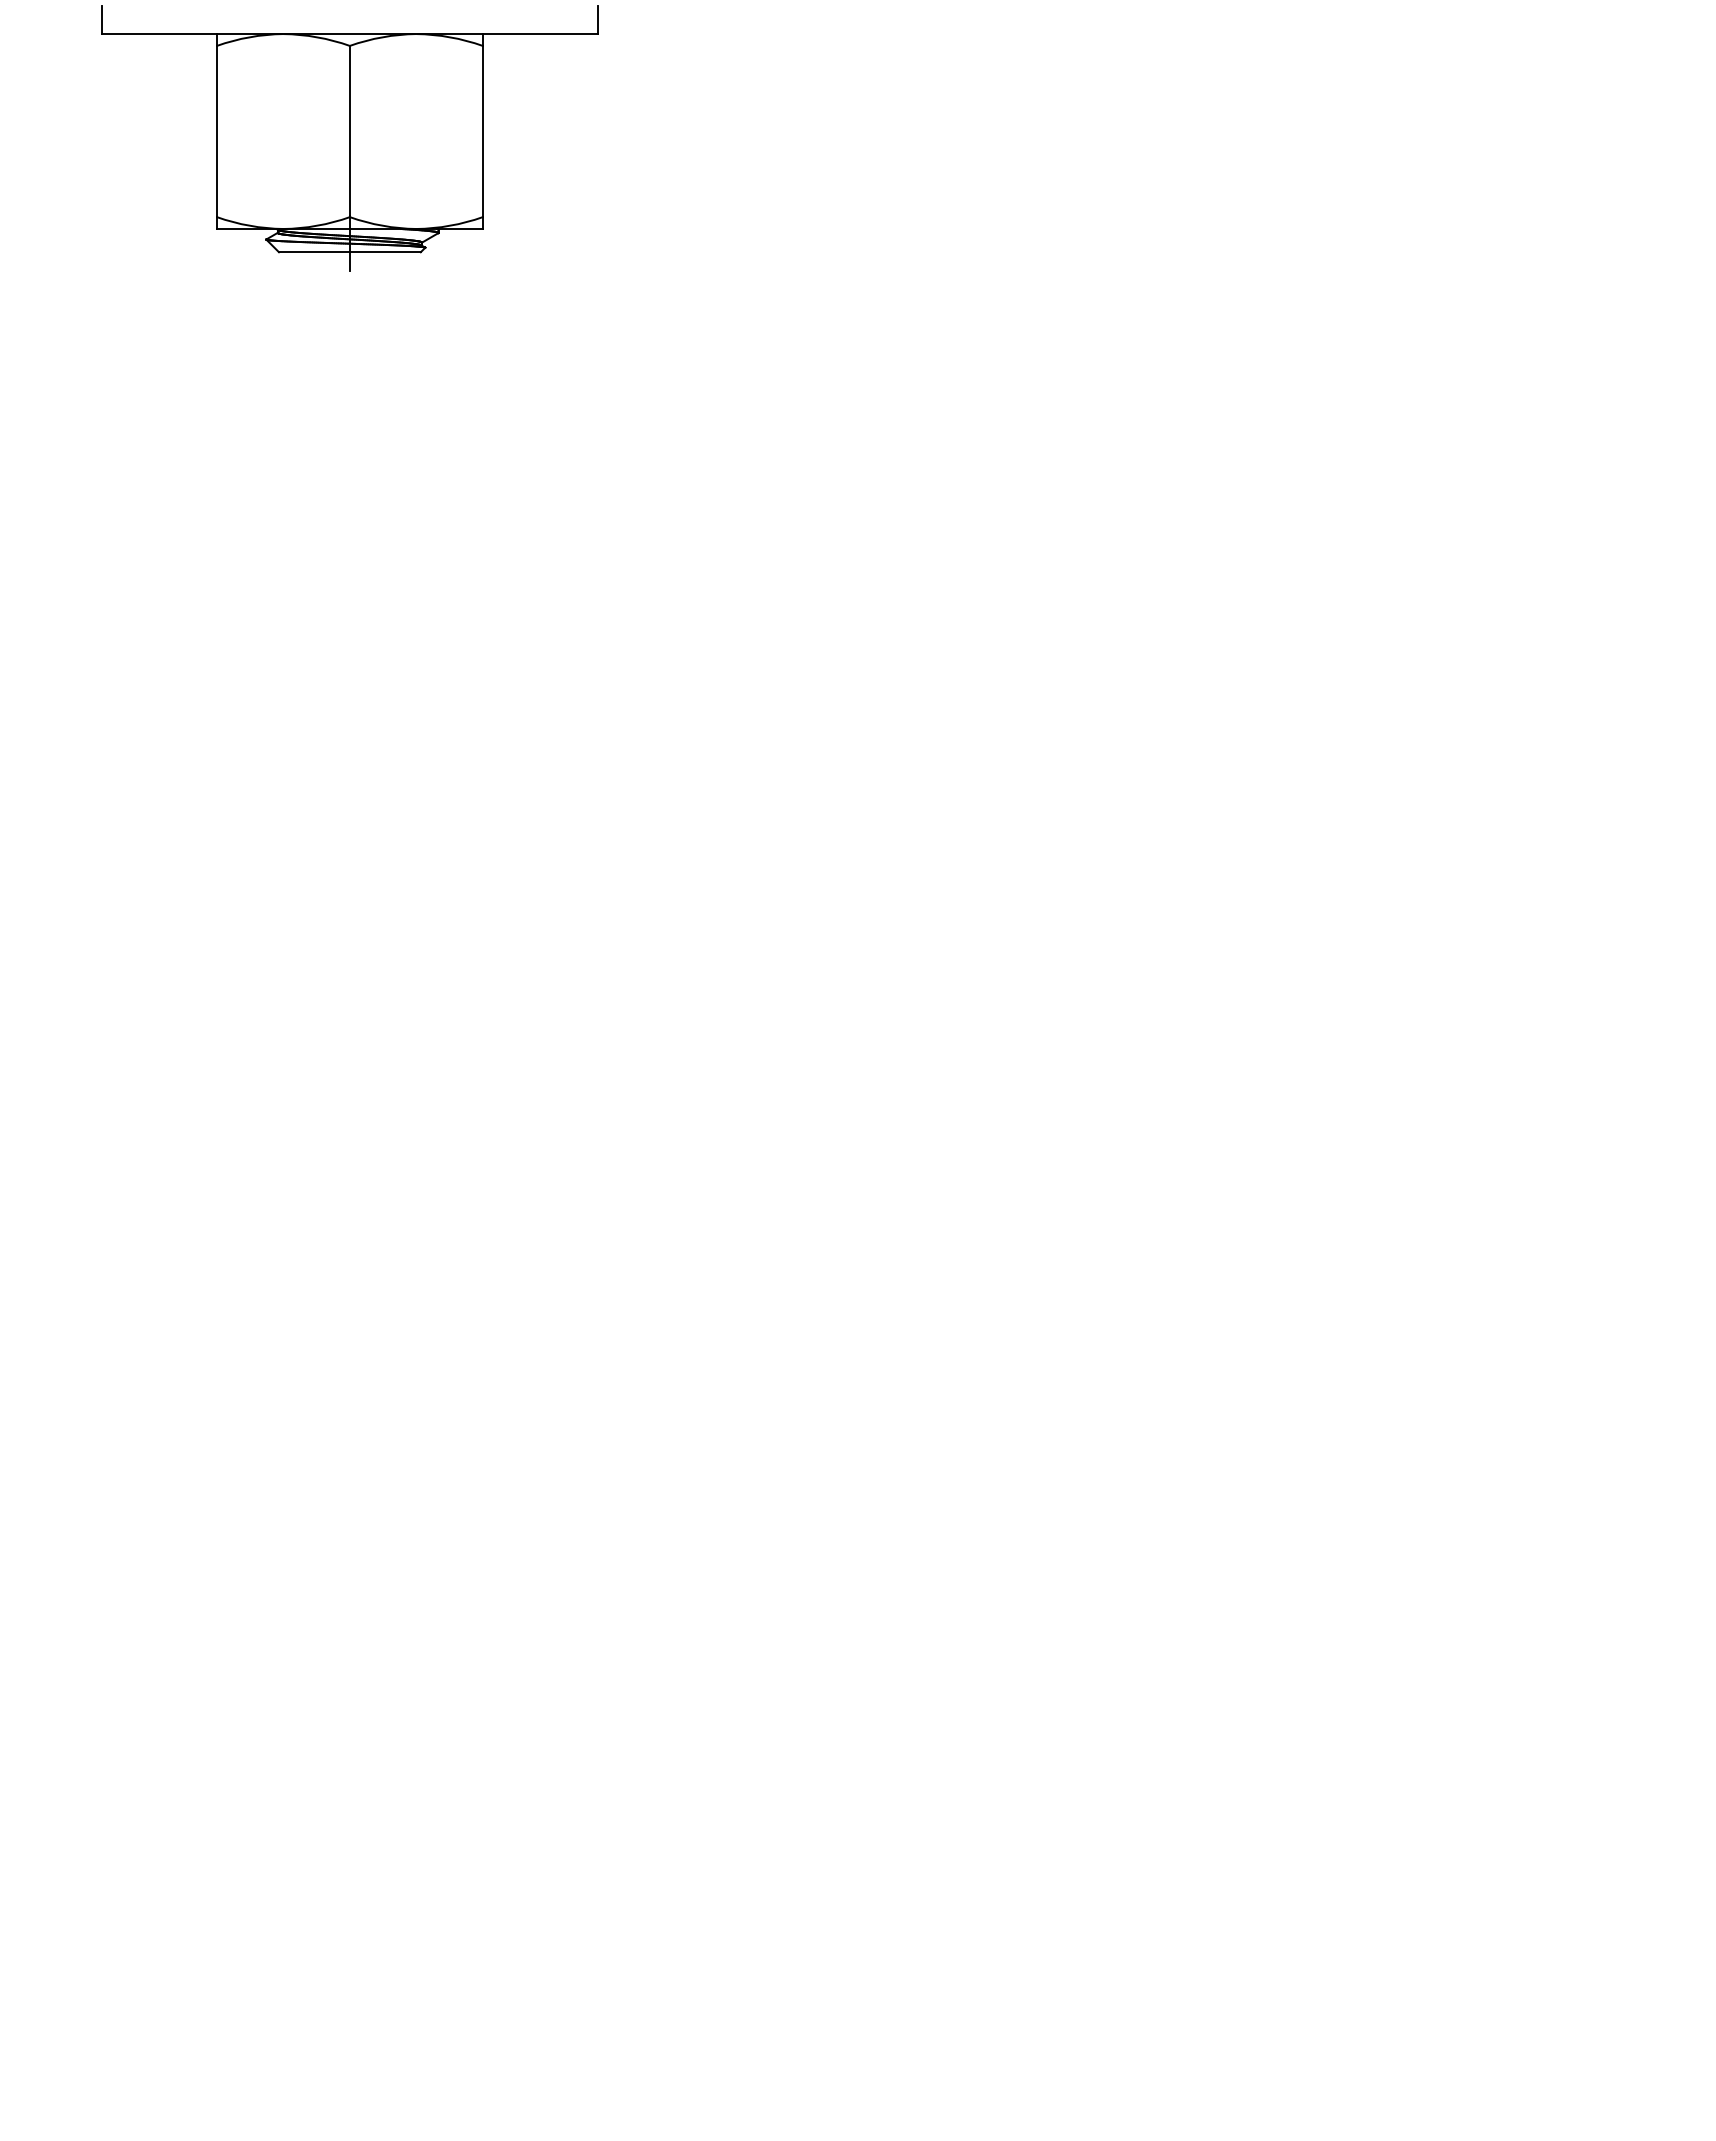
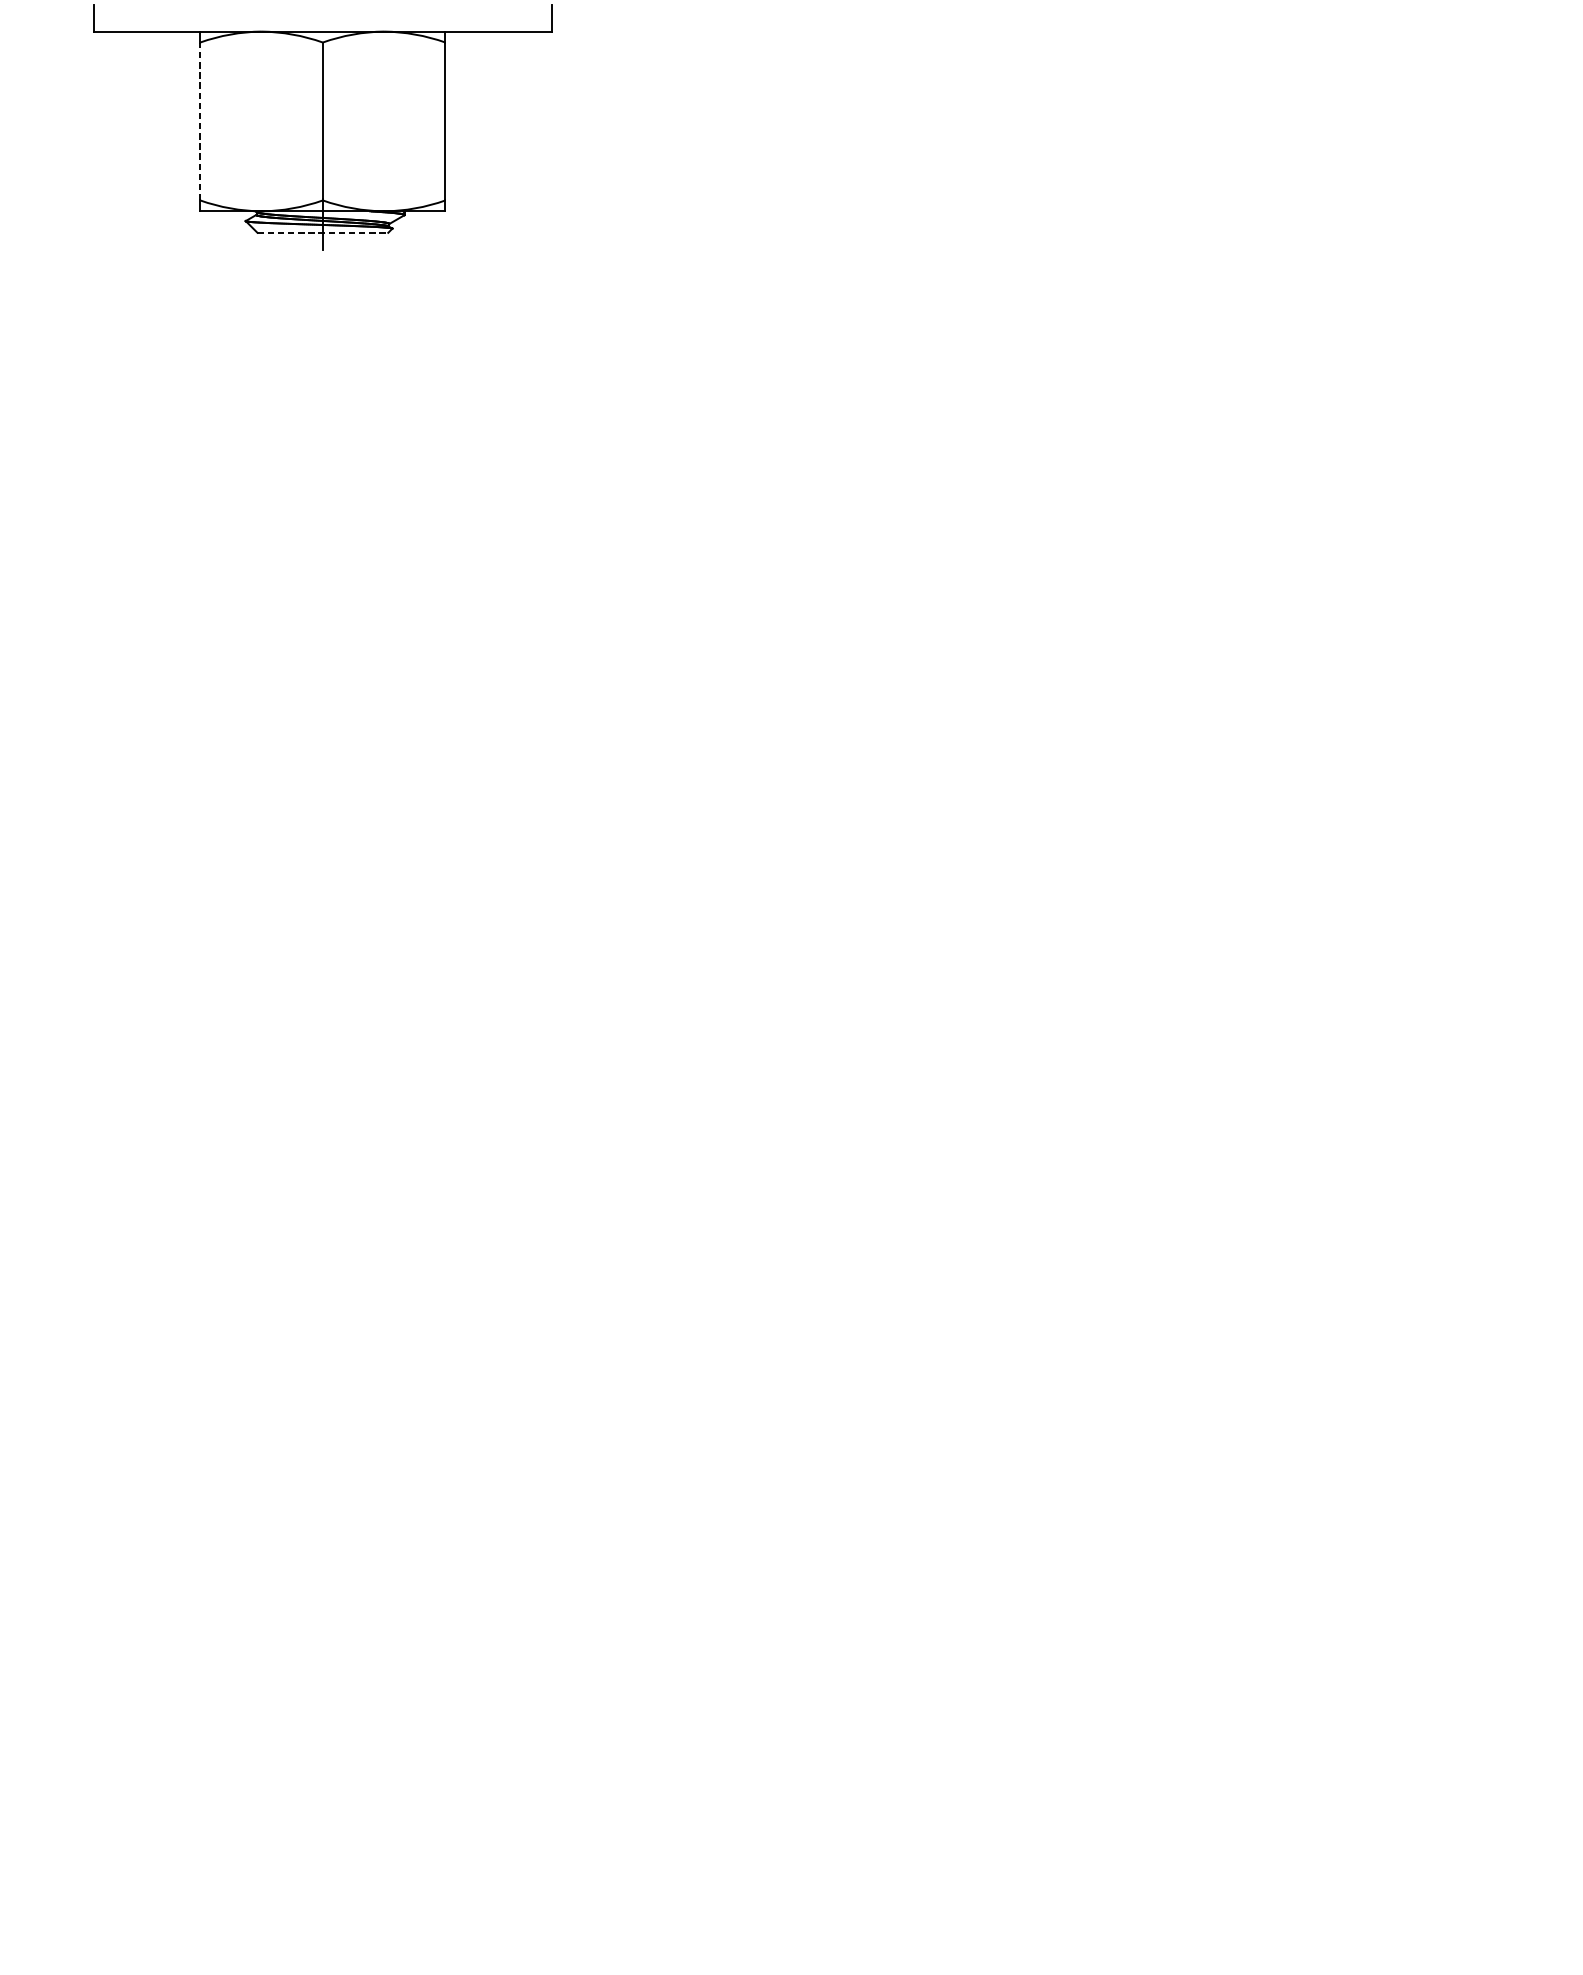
line: (216, 131) -> (199, 121), solid -> dashed
line: (349, 252) -> (322, 233), solid -> dashed

